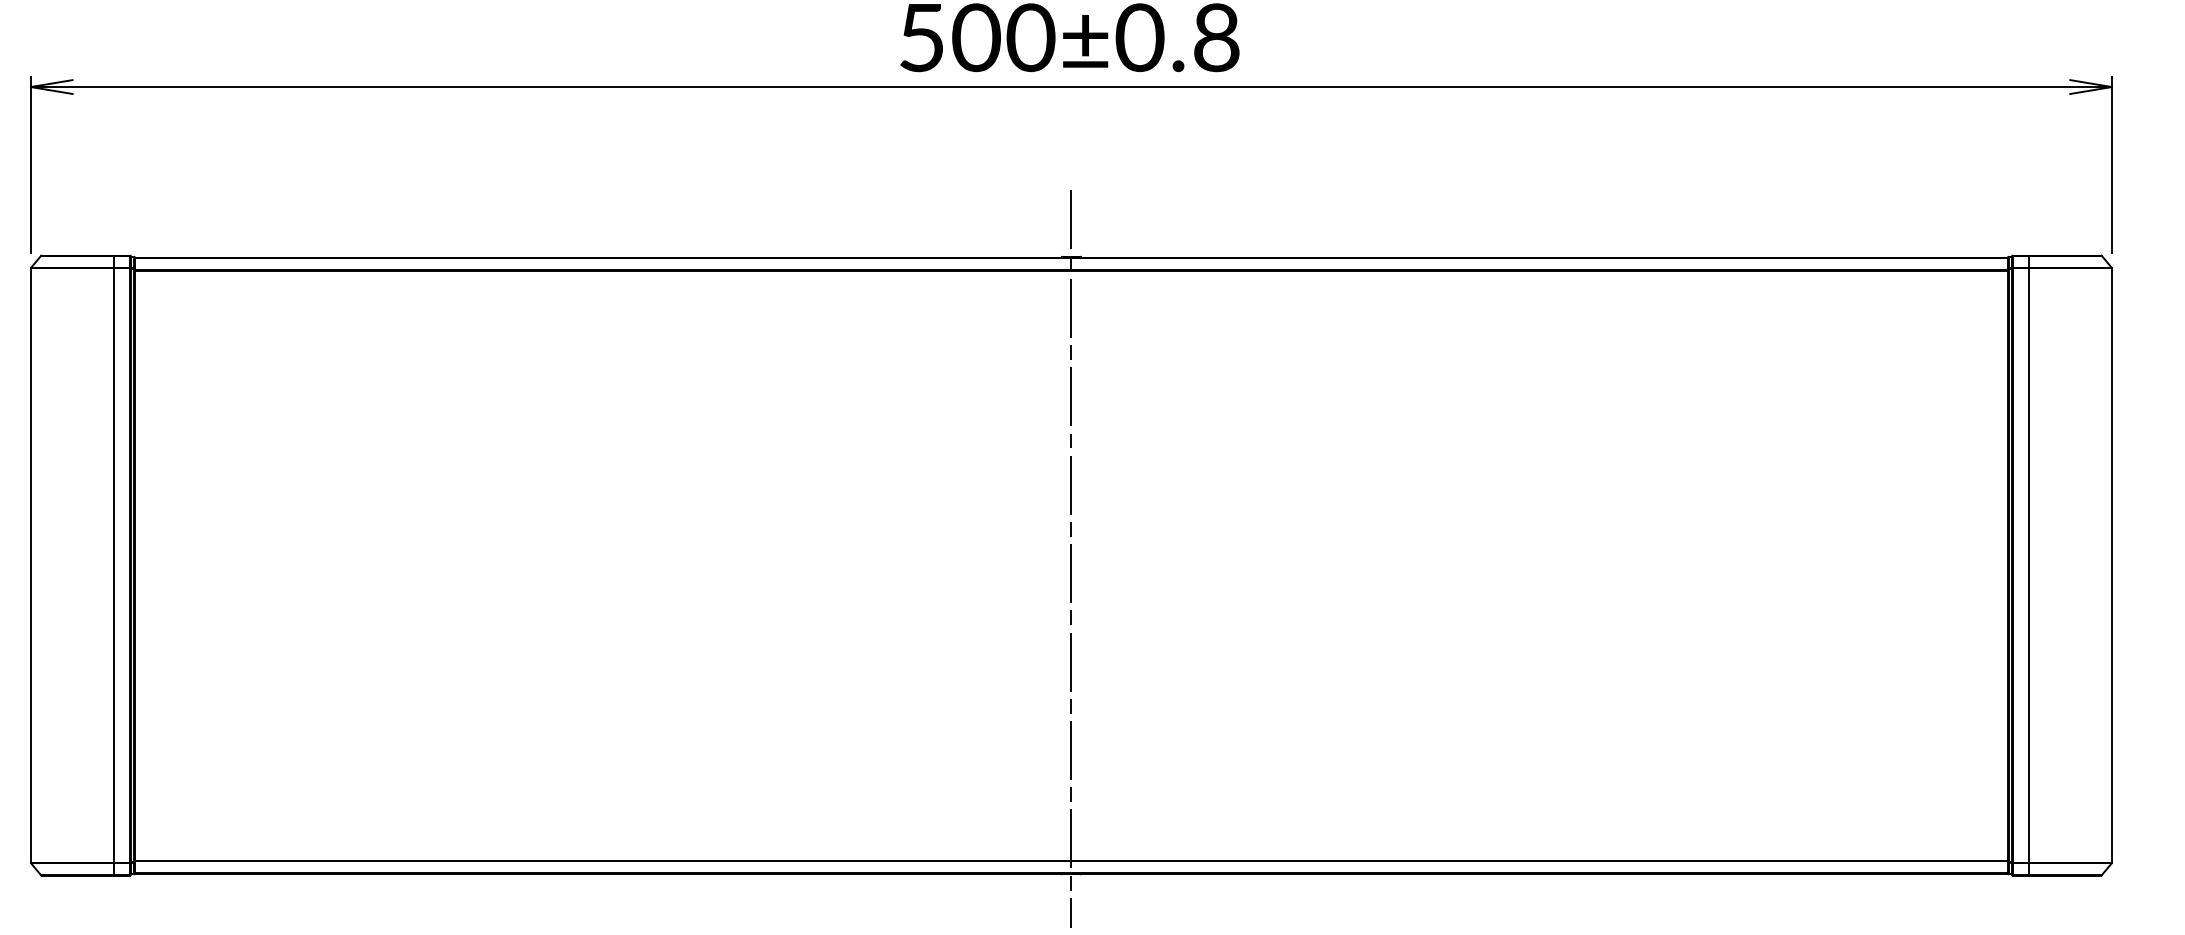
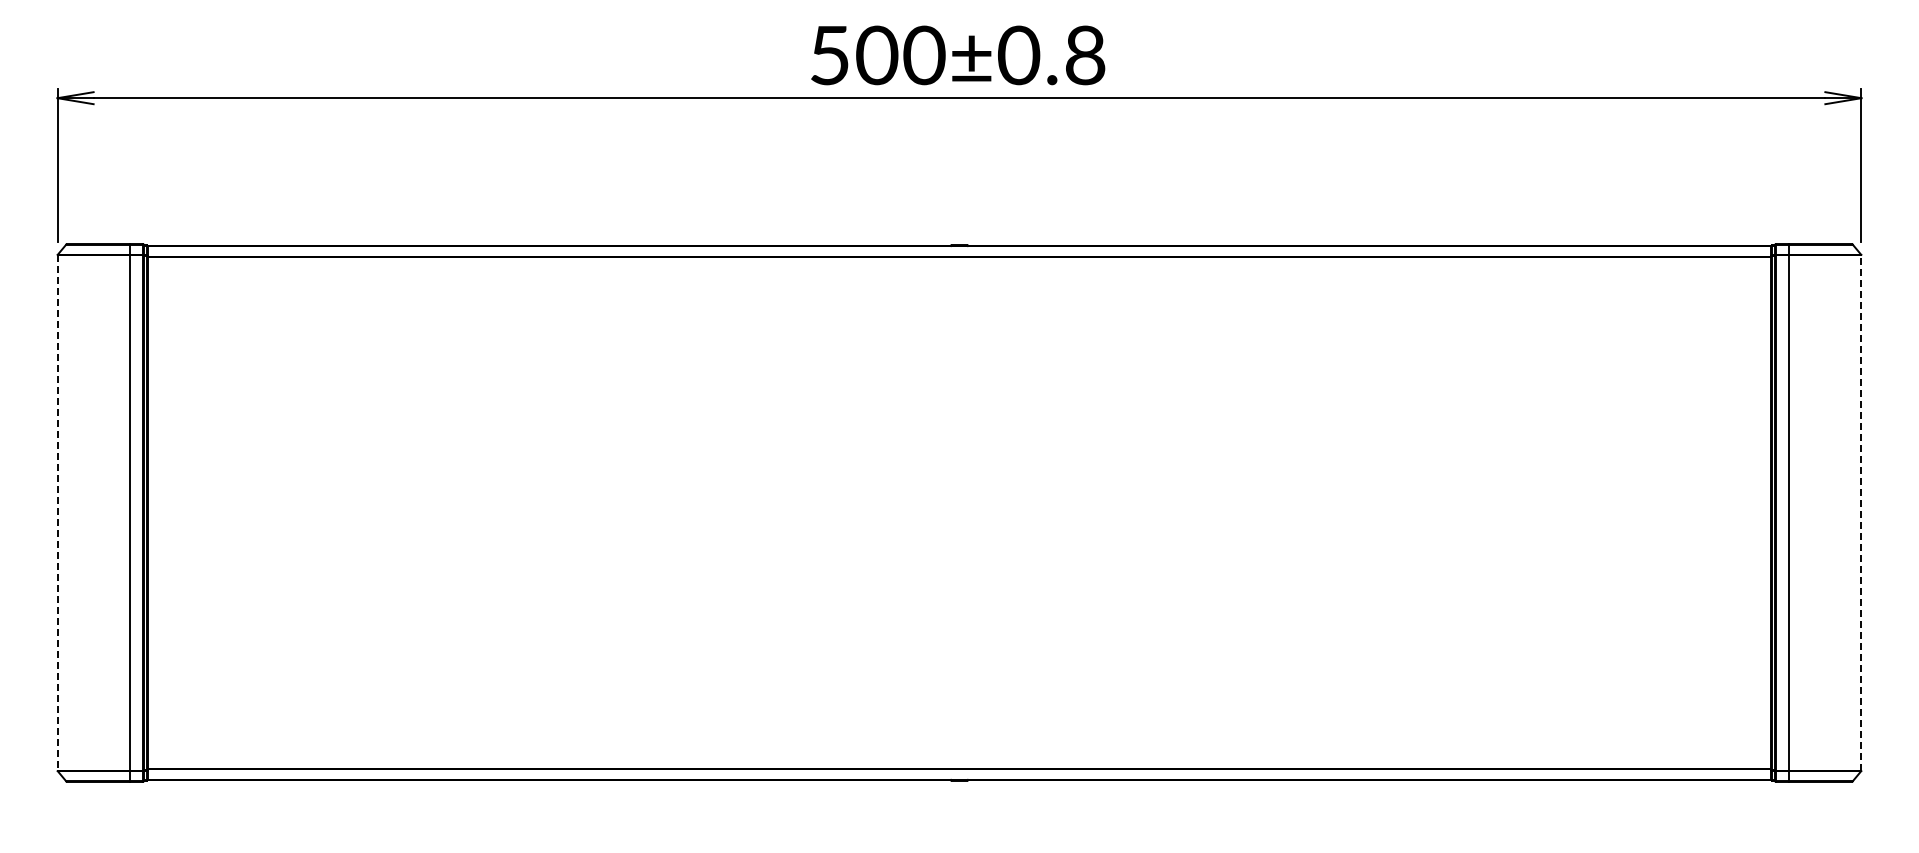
line: (1071, 559) -> (959, 507), removed
line: (30, 565) -> (57, 512), solid -> dashed
line: (2111, 565) -> (1861, 512), solid -> dashed

